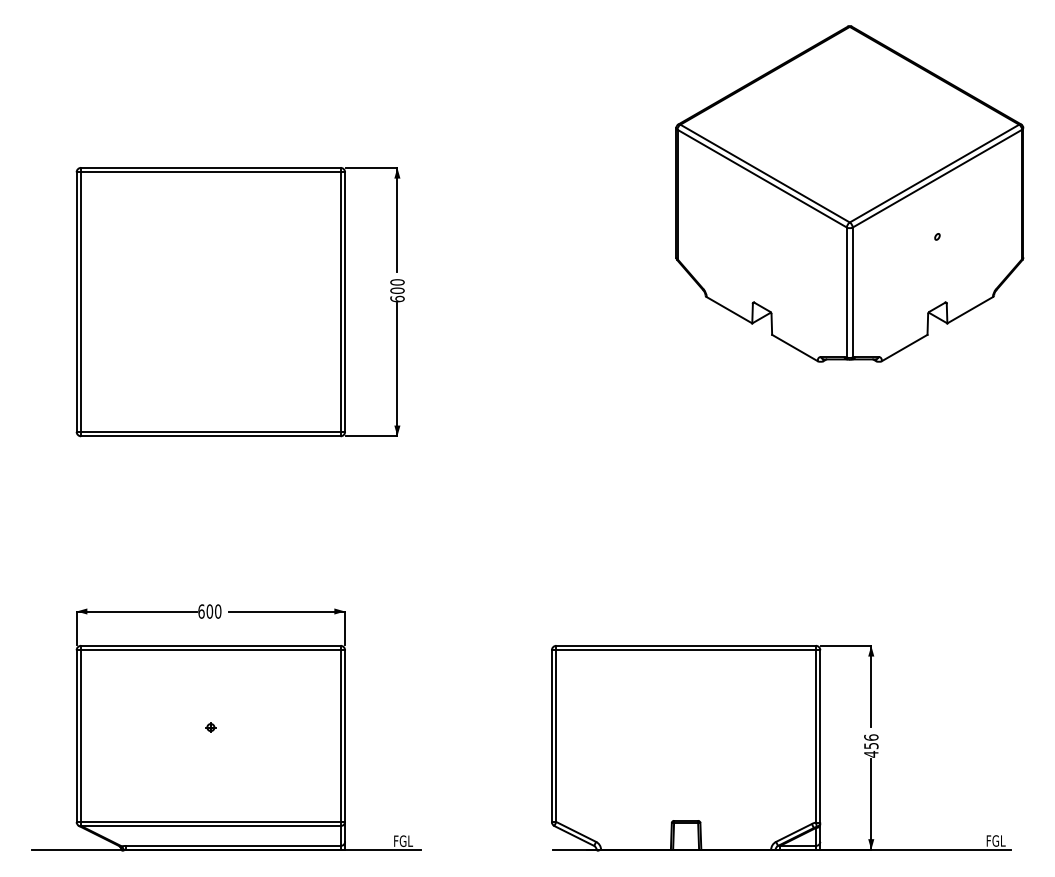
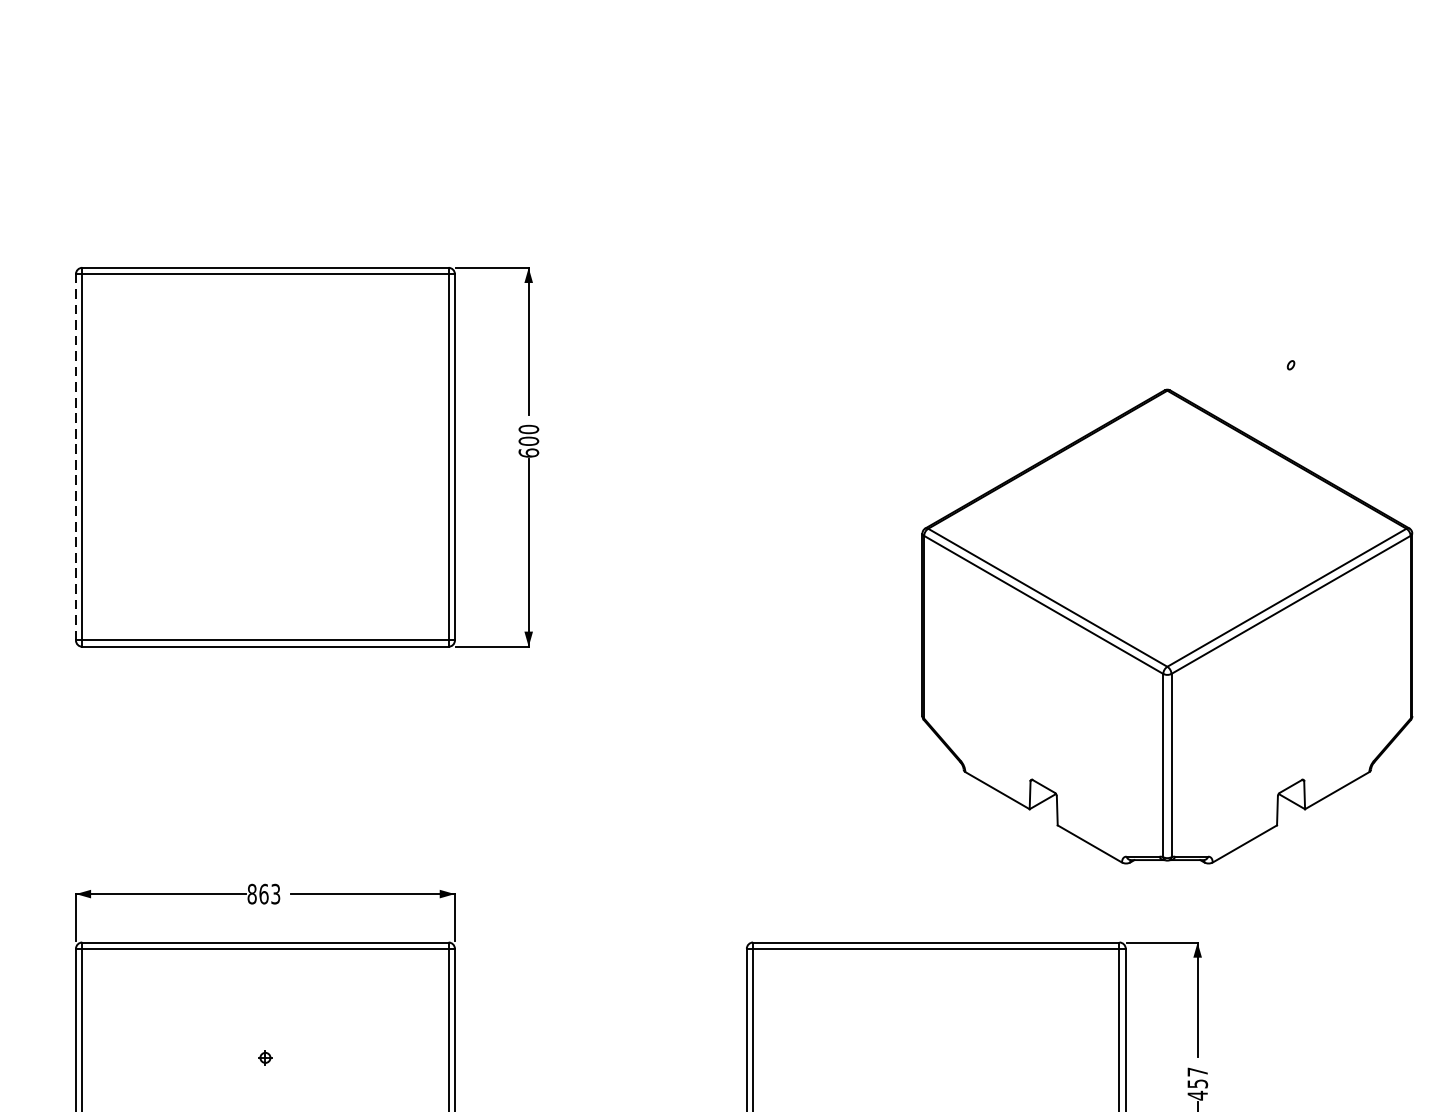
part: (849, 193) -> (1166, 625), moved
line: (76, 302) -> (75, 457), solid -> dashed
text: (209, 611) -> (263, 894), 600 -> 863
text: (871, 737) -> (1197, 1071), 456 -> 457

